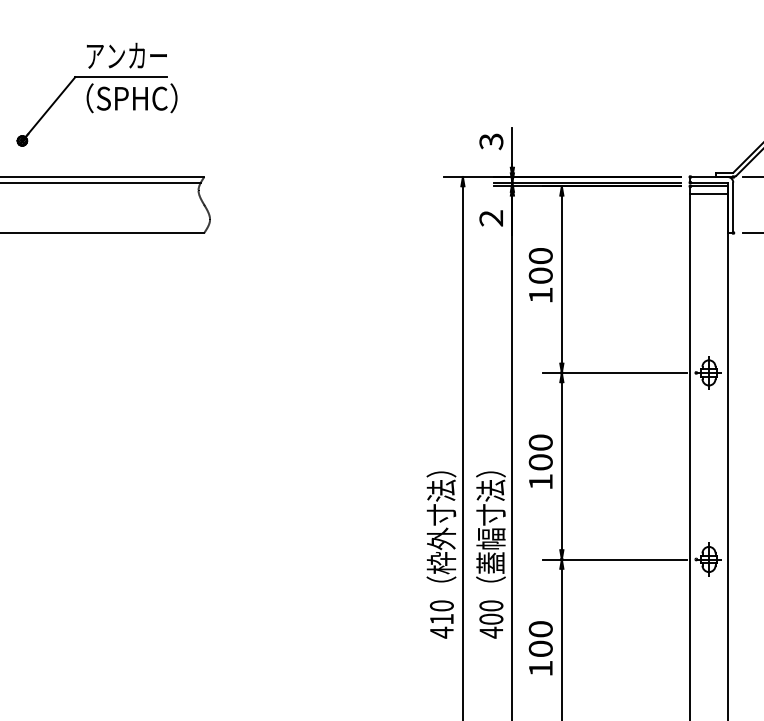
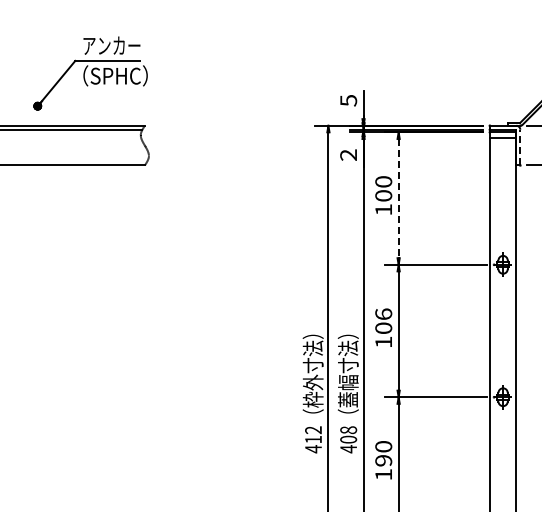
part: (96, 94) -> (90, 73), moved
text: (491, 141) -> (348, 100), 3 -> 5
line: (733, 207) -> (520, 147), solid -> dashed
line: (561, 279) -> (398, 198), solid -> dashed
text: (540, 441) -> (383, 313), 100 -> 106
text: (441, 606) -> (313, 430), 410 -> 412
text: (491, 606) -> (348, 430), 400 -> 408
text: (540, 648) -> (383, 460), 100 -> 190

